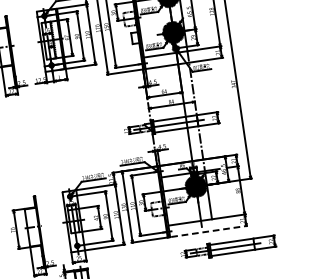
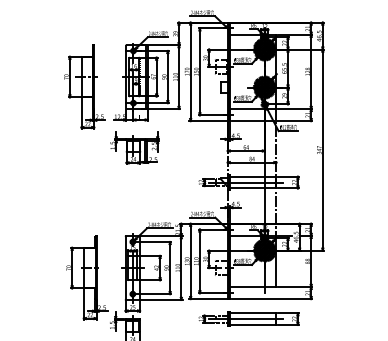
part: (58, 107) -> (134, 147), added
line: (210, 231) -> (272, 299), dashed -> solid
part: (227, 247) -> (248, 318), moved

